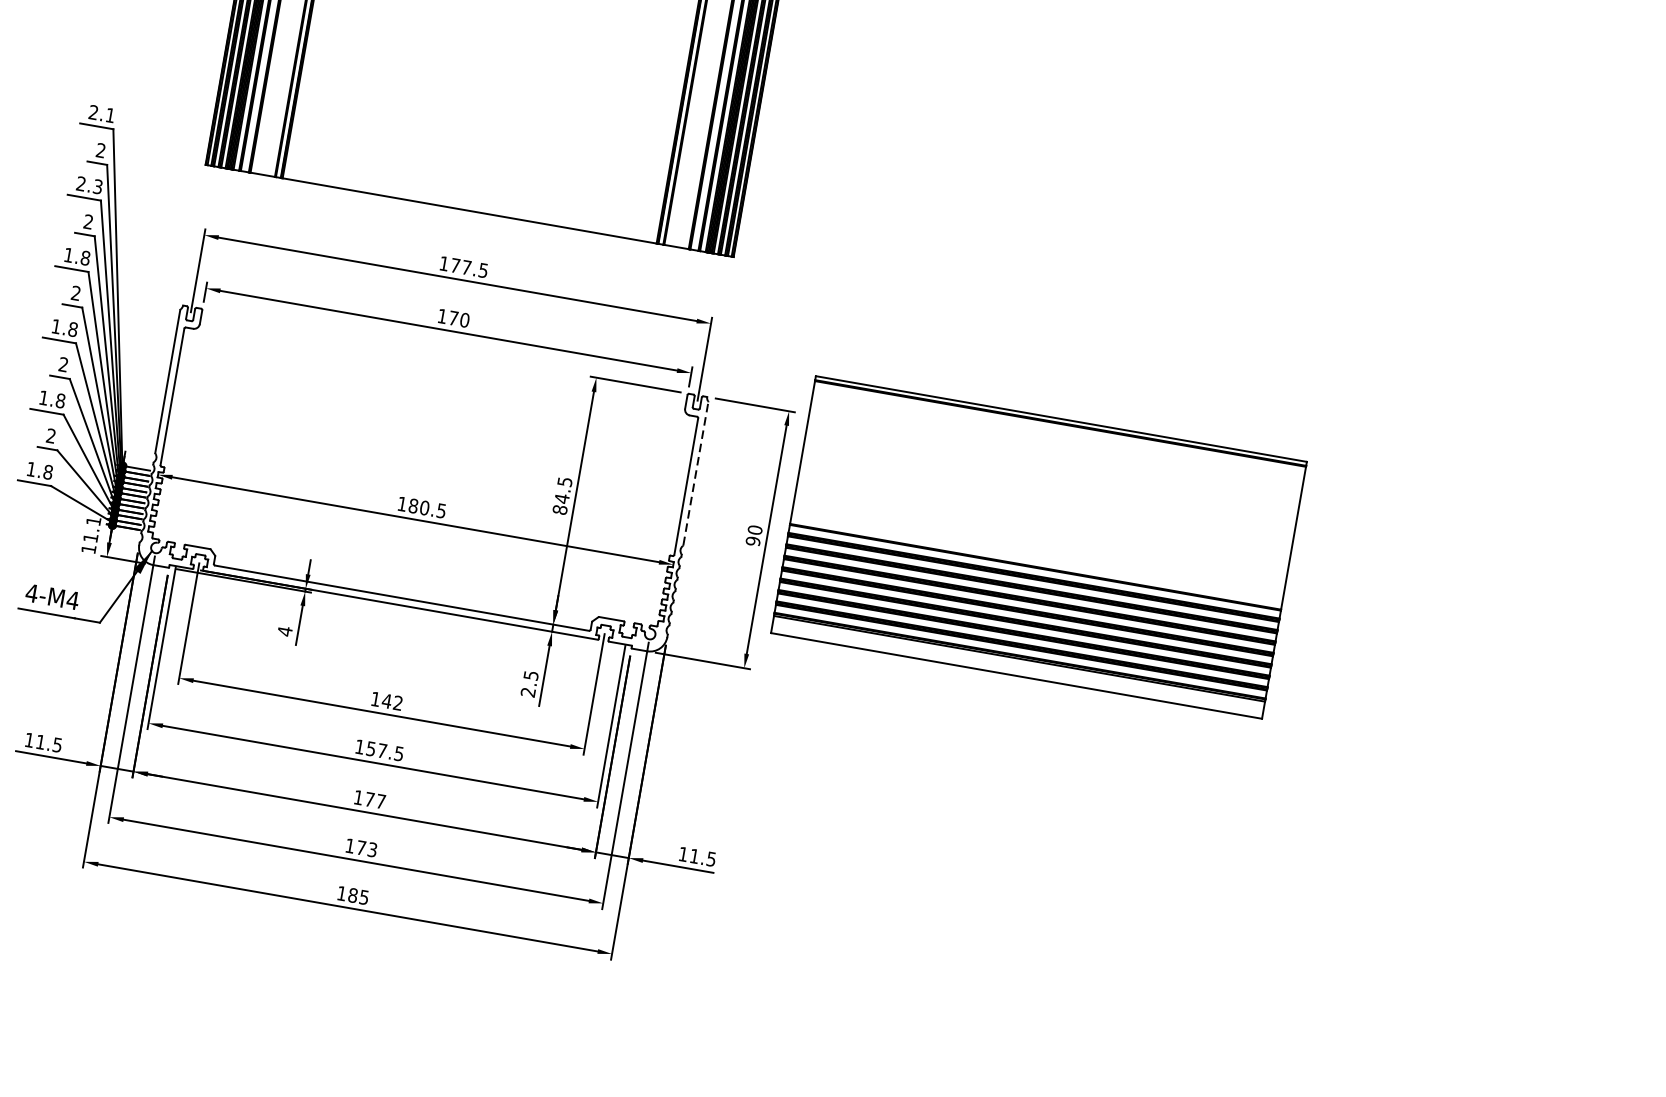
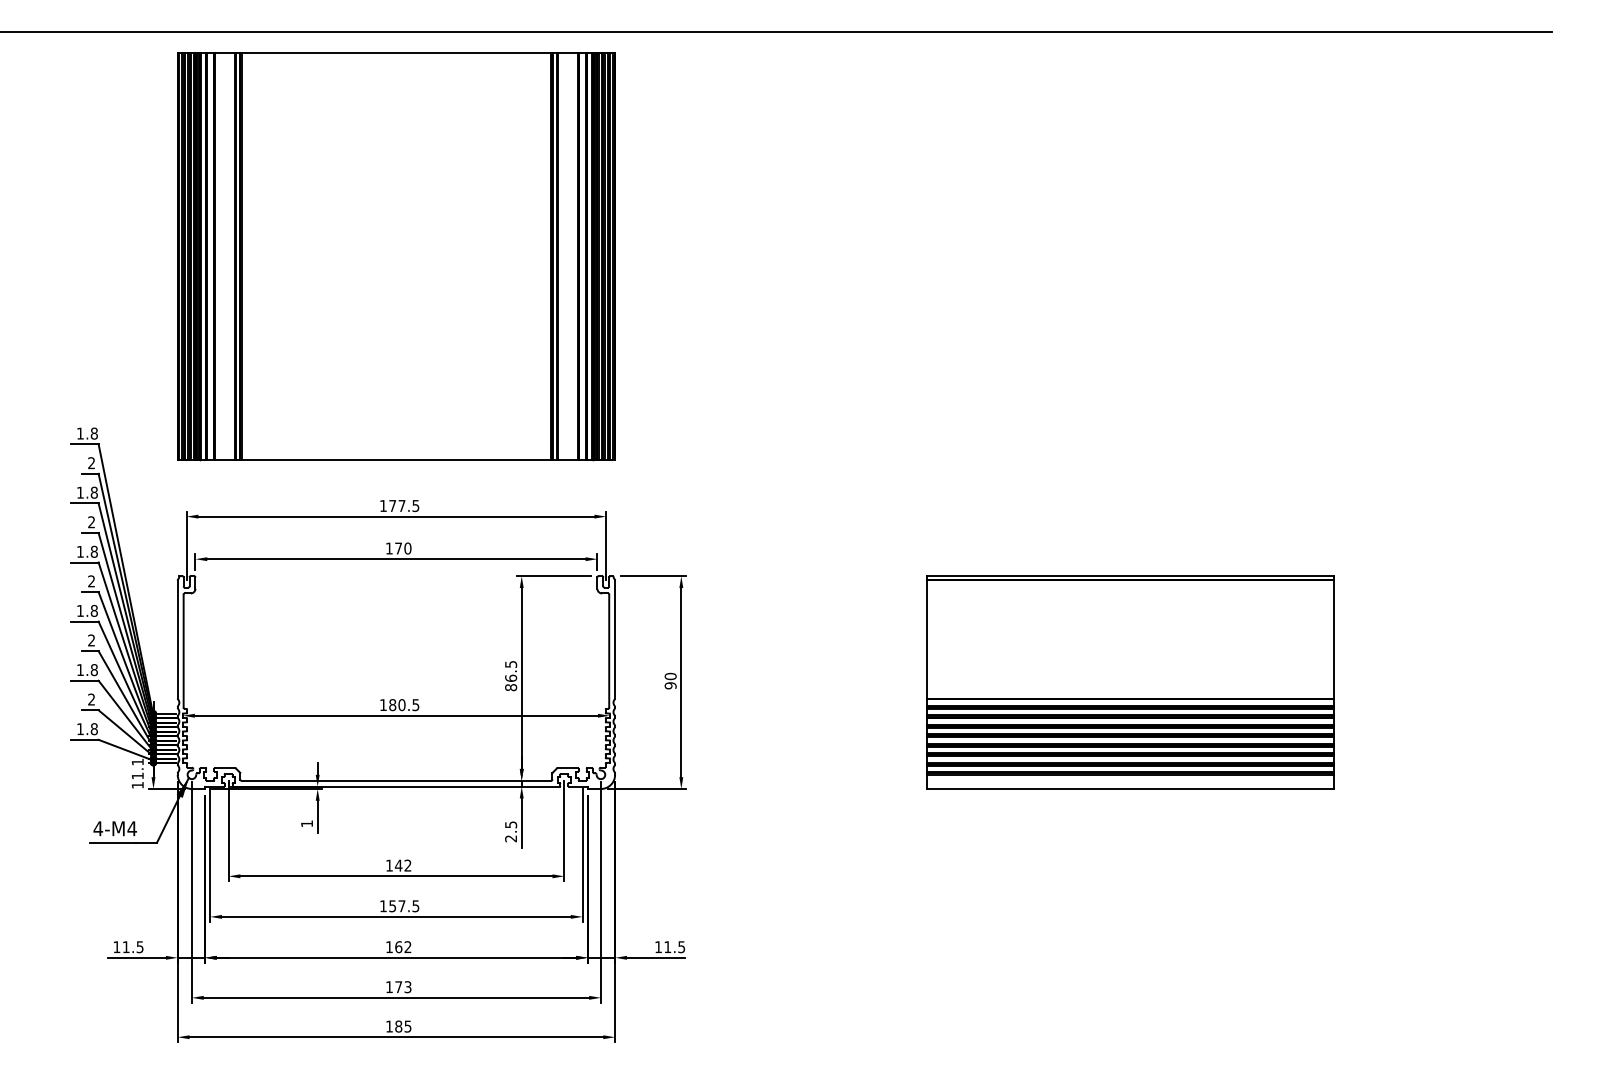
text: (102, 113) -> (87, 433), 2.1 -> 1.8
text: (89, 185) -> (87, 492), 2.3 -> 1.8
line: (696, 472) -> (615, 638), dashed -> solid
text: (562, 499) -> (511, 678), 84.5 -> 86.5
part: (1039, 547) -> (1130, 682), moved
text: (284, 630) -> (306, 823), 4 -> 1
text: (375, 801) -> (403, 947), 177 -> 162

